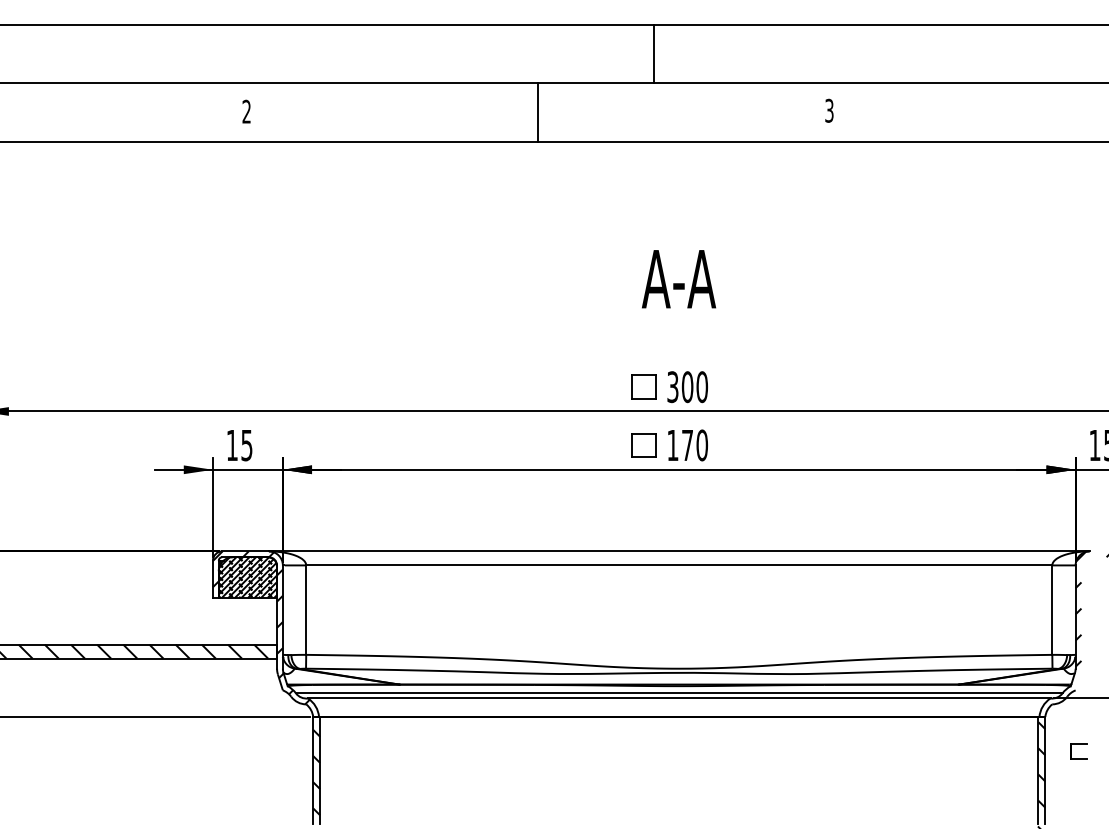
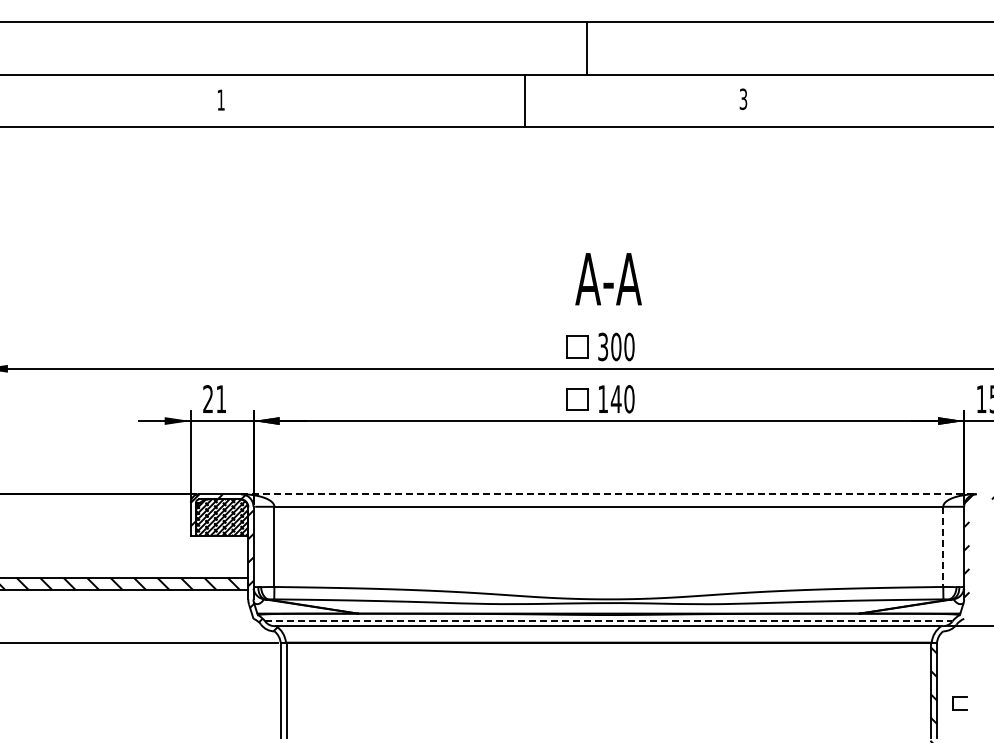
text: (246, 111) -> (220, 99), 2 -> 1
line: (538, 112) -> (525, 100), moved
text: (678, 279) -> (608, 279), moved
text: (686, 444) -> (615, 398), 170 -> 140
text: (239, 445) -> (214, 399), 15 -> 21
line: (678, 551) -> (608, 494), solid -> dashed
line: (1052, 610) -> (943, 547), solid -> dashed
line: (678, 693) -> (608, 621), solid -> dashed
part: (1078, 751) -> (959, 703), moved
hatch: (316, 772) -> (283, 692), removed

